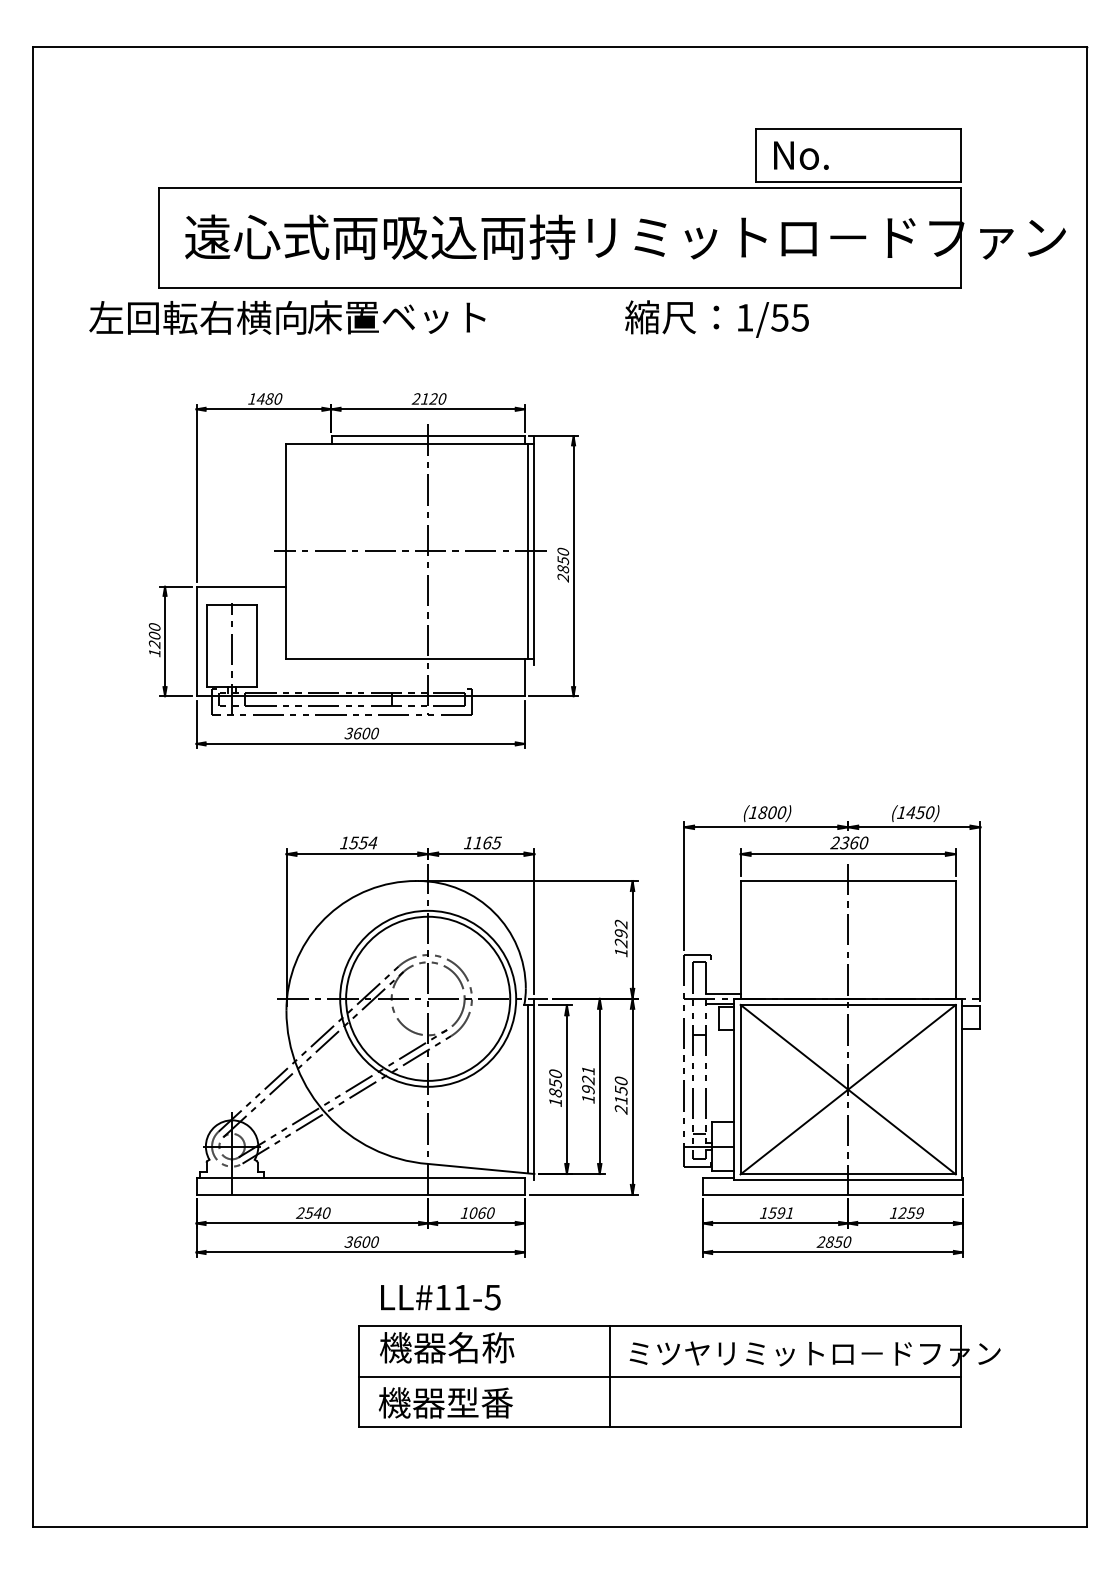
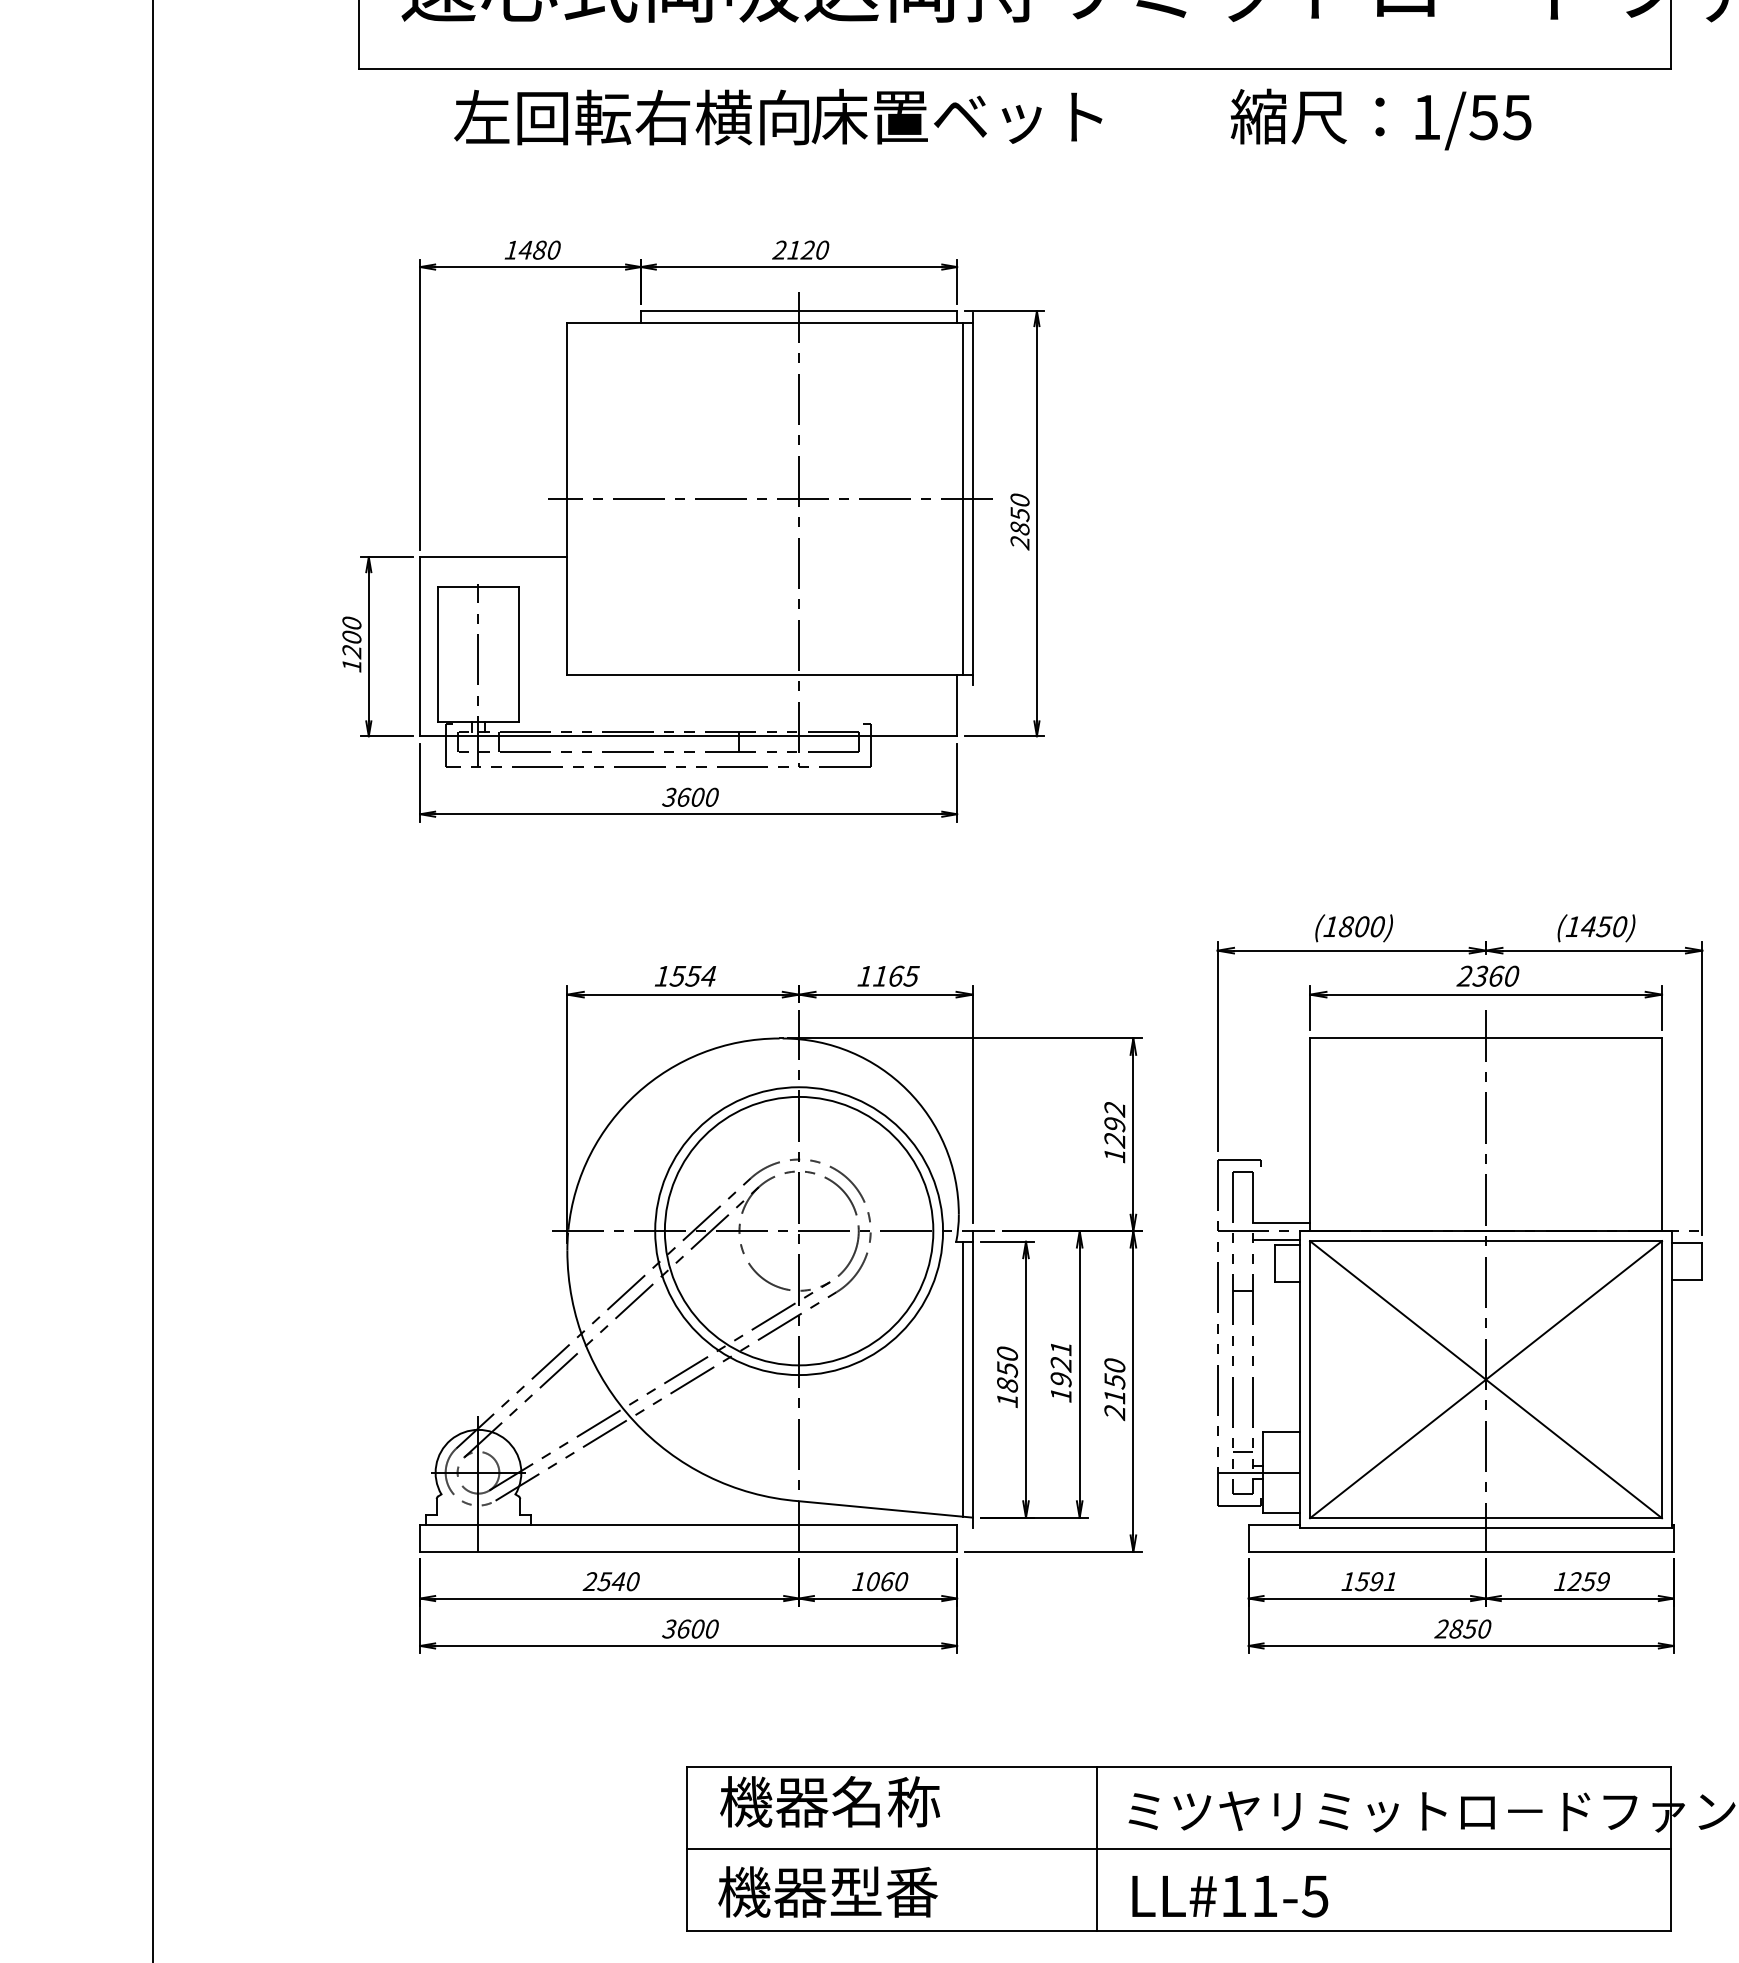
text: (287, 317) -> (778, 116), moved
text: (716, 318) -> (1380, 118), moved
text: (440, 1297) -> (1229, 1896), moved

